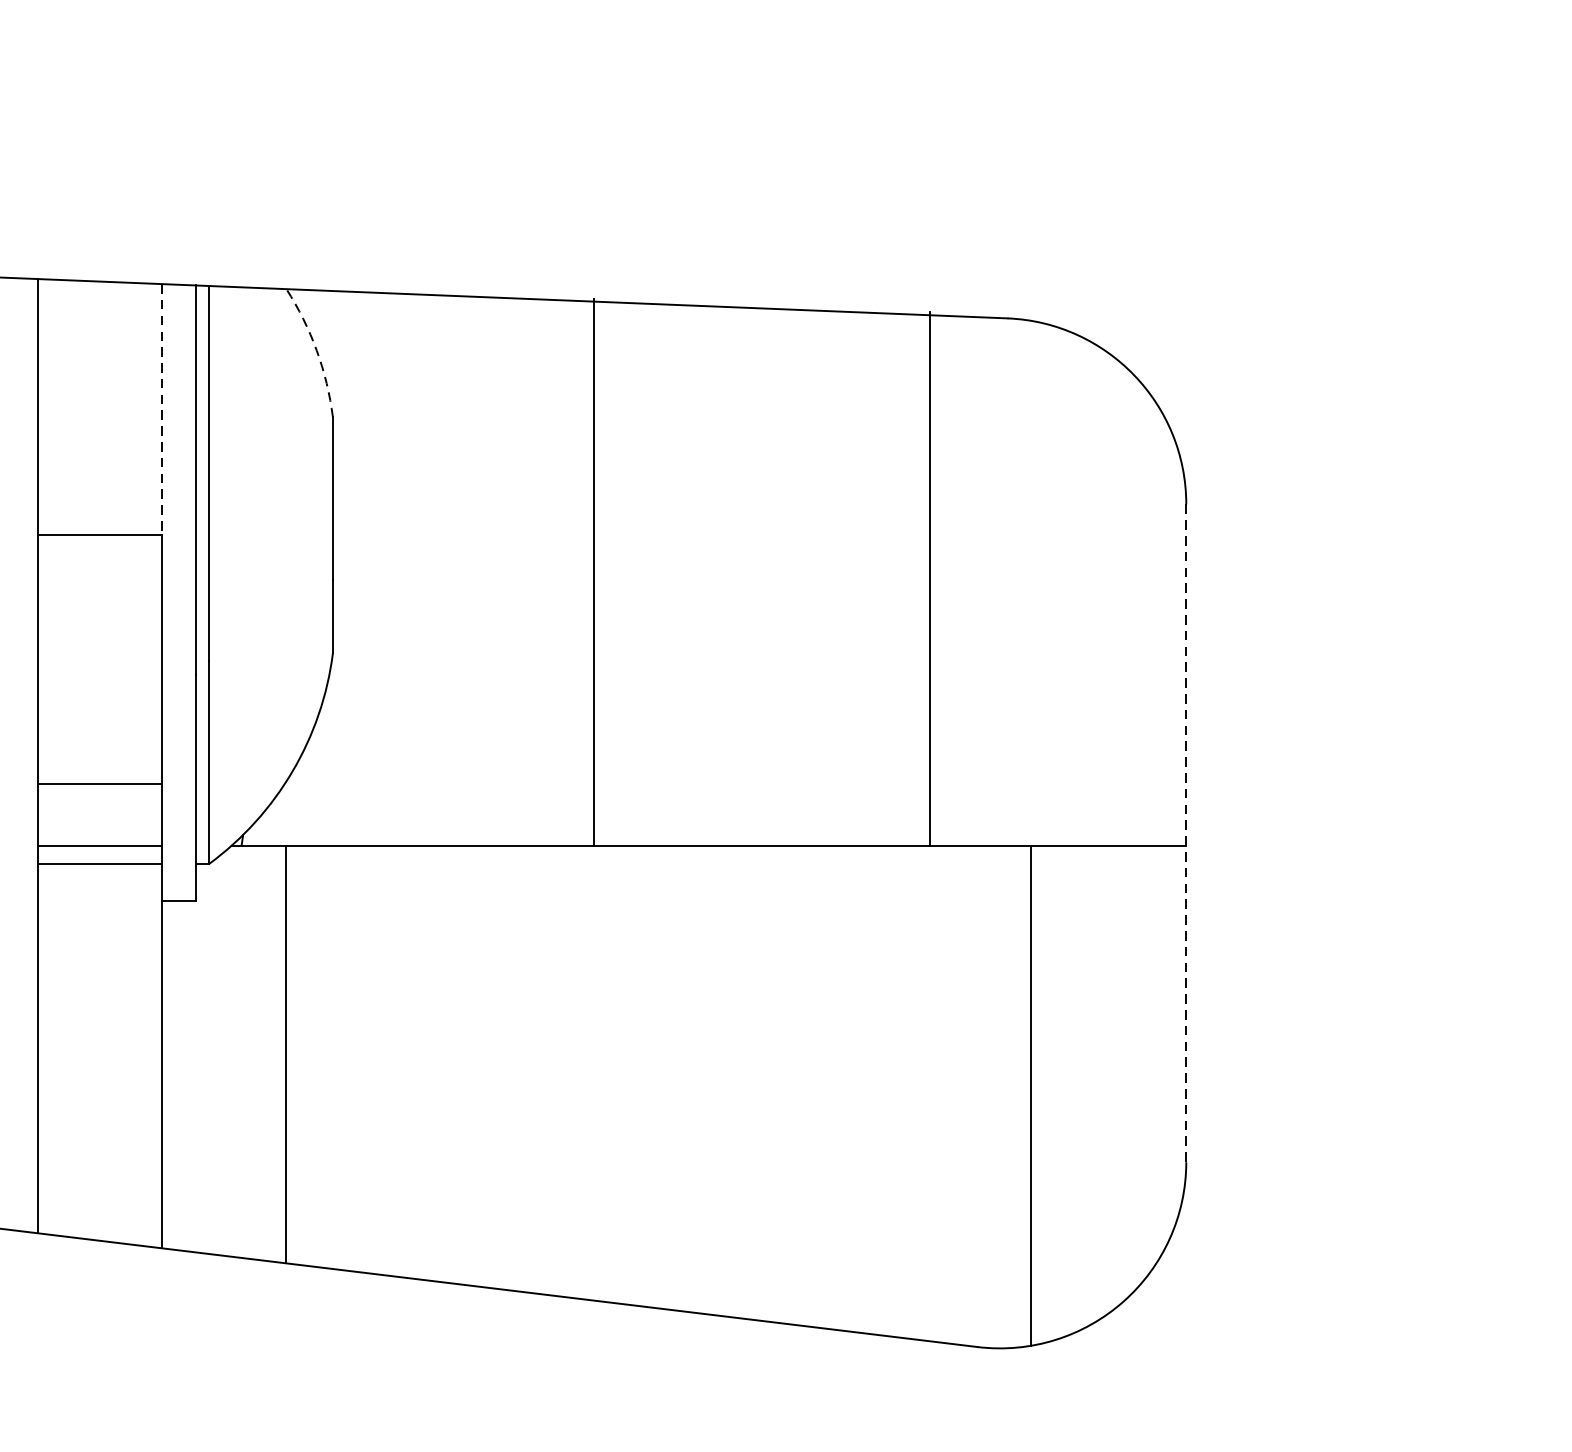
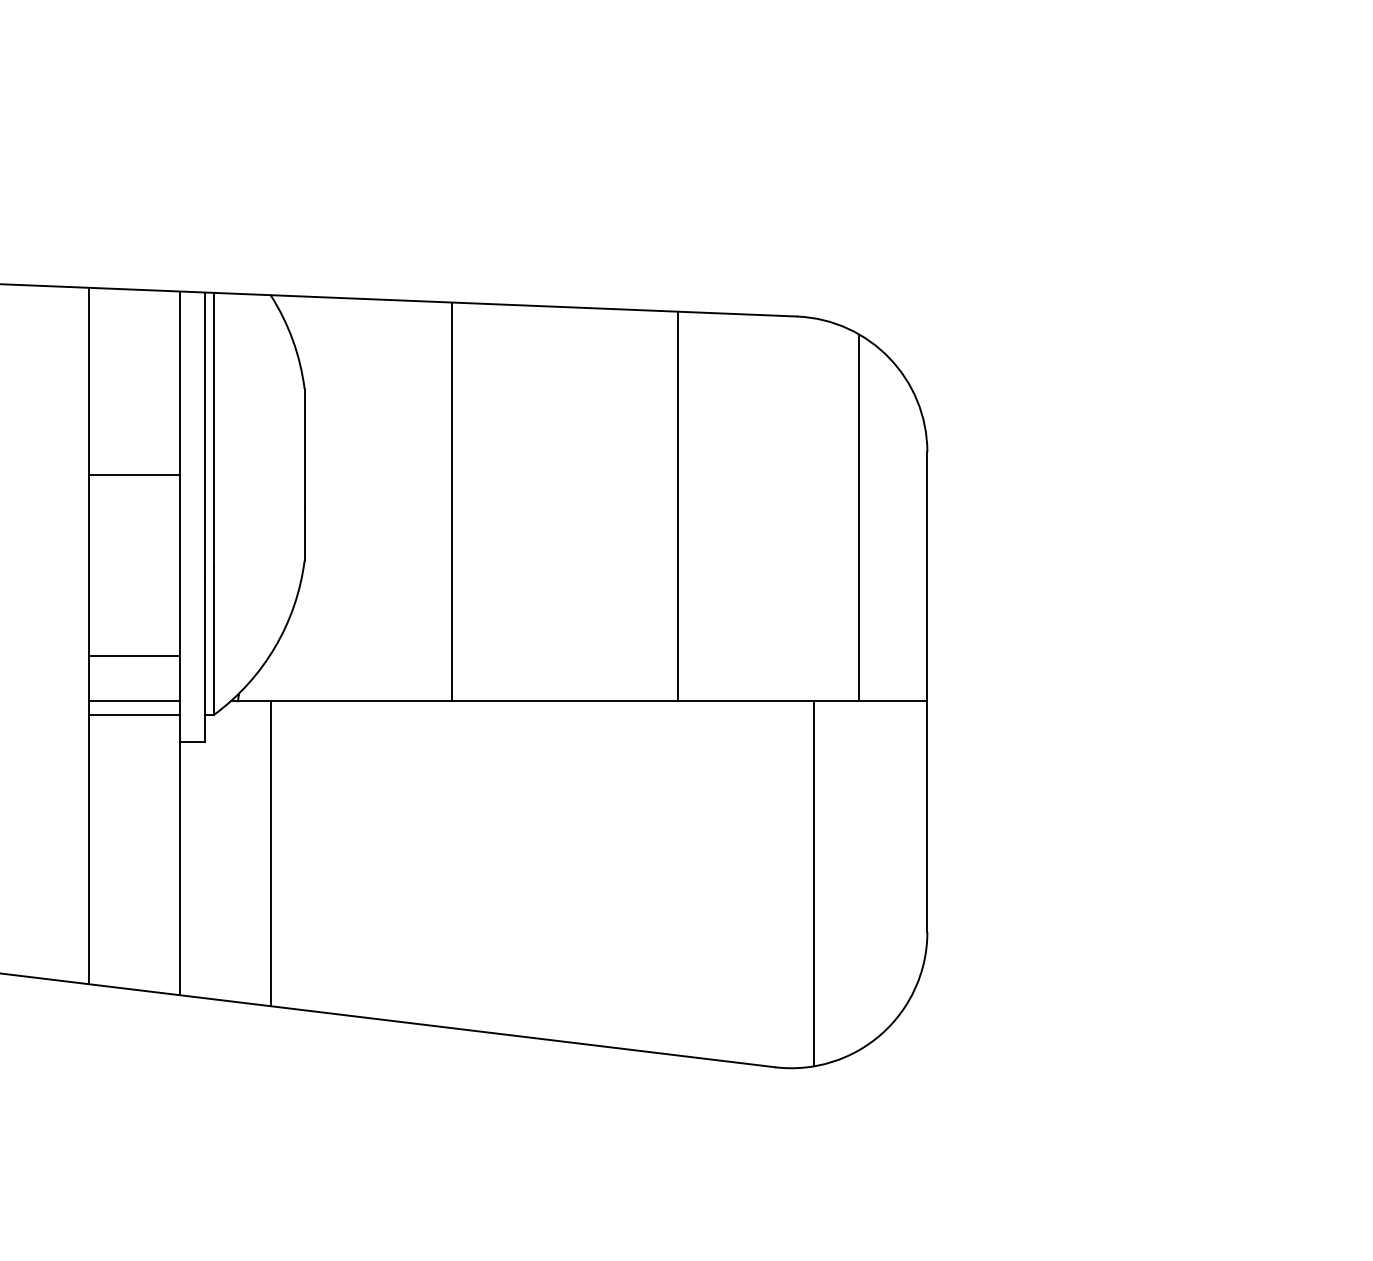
arc: (316, 351) -> (292, 340), dashed -> solid
line: (162, 410) -> (180, 383), dashed -> solid
line: (593, 571) -> (451, 501), moved
line: (930, 578) -> (678, 506), moved
line: (1093, 593) -> (859, 517), added
line: (1186, 833) -> (927, 692), dashed -> solid

